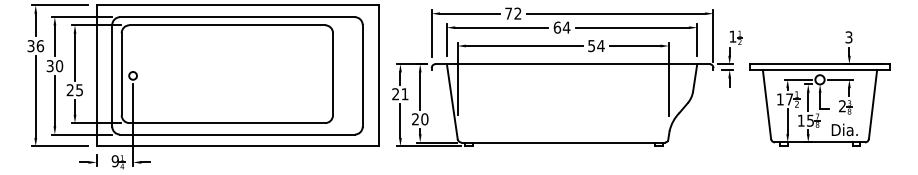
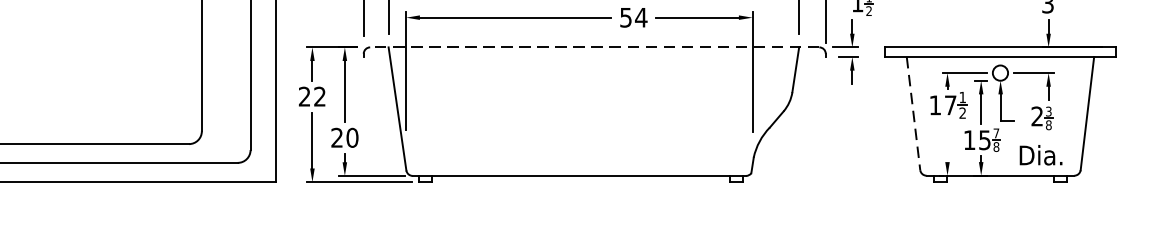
line: (572, 64) -> (594, 47), solid -> dashed
text: (404, 93) -> (319, 95), 21 -> 22
line: (766, 104) -> (912, 113), solid -> dashed
line: (787, 122) -> (947, 143), removed

